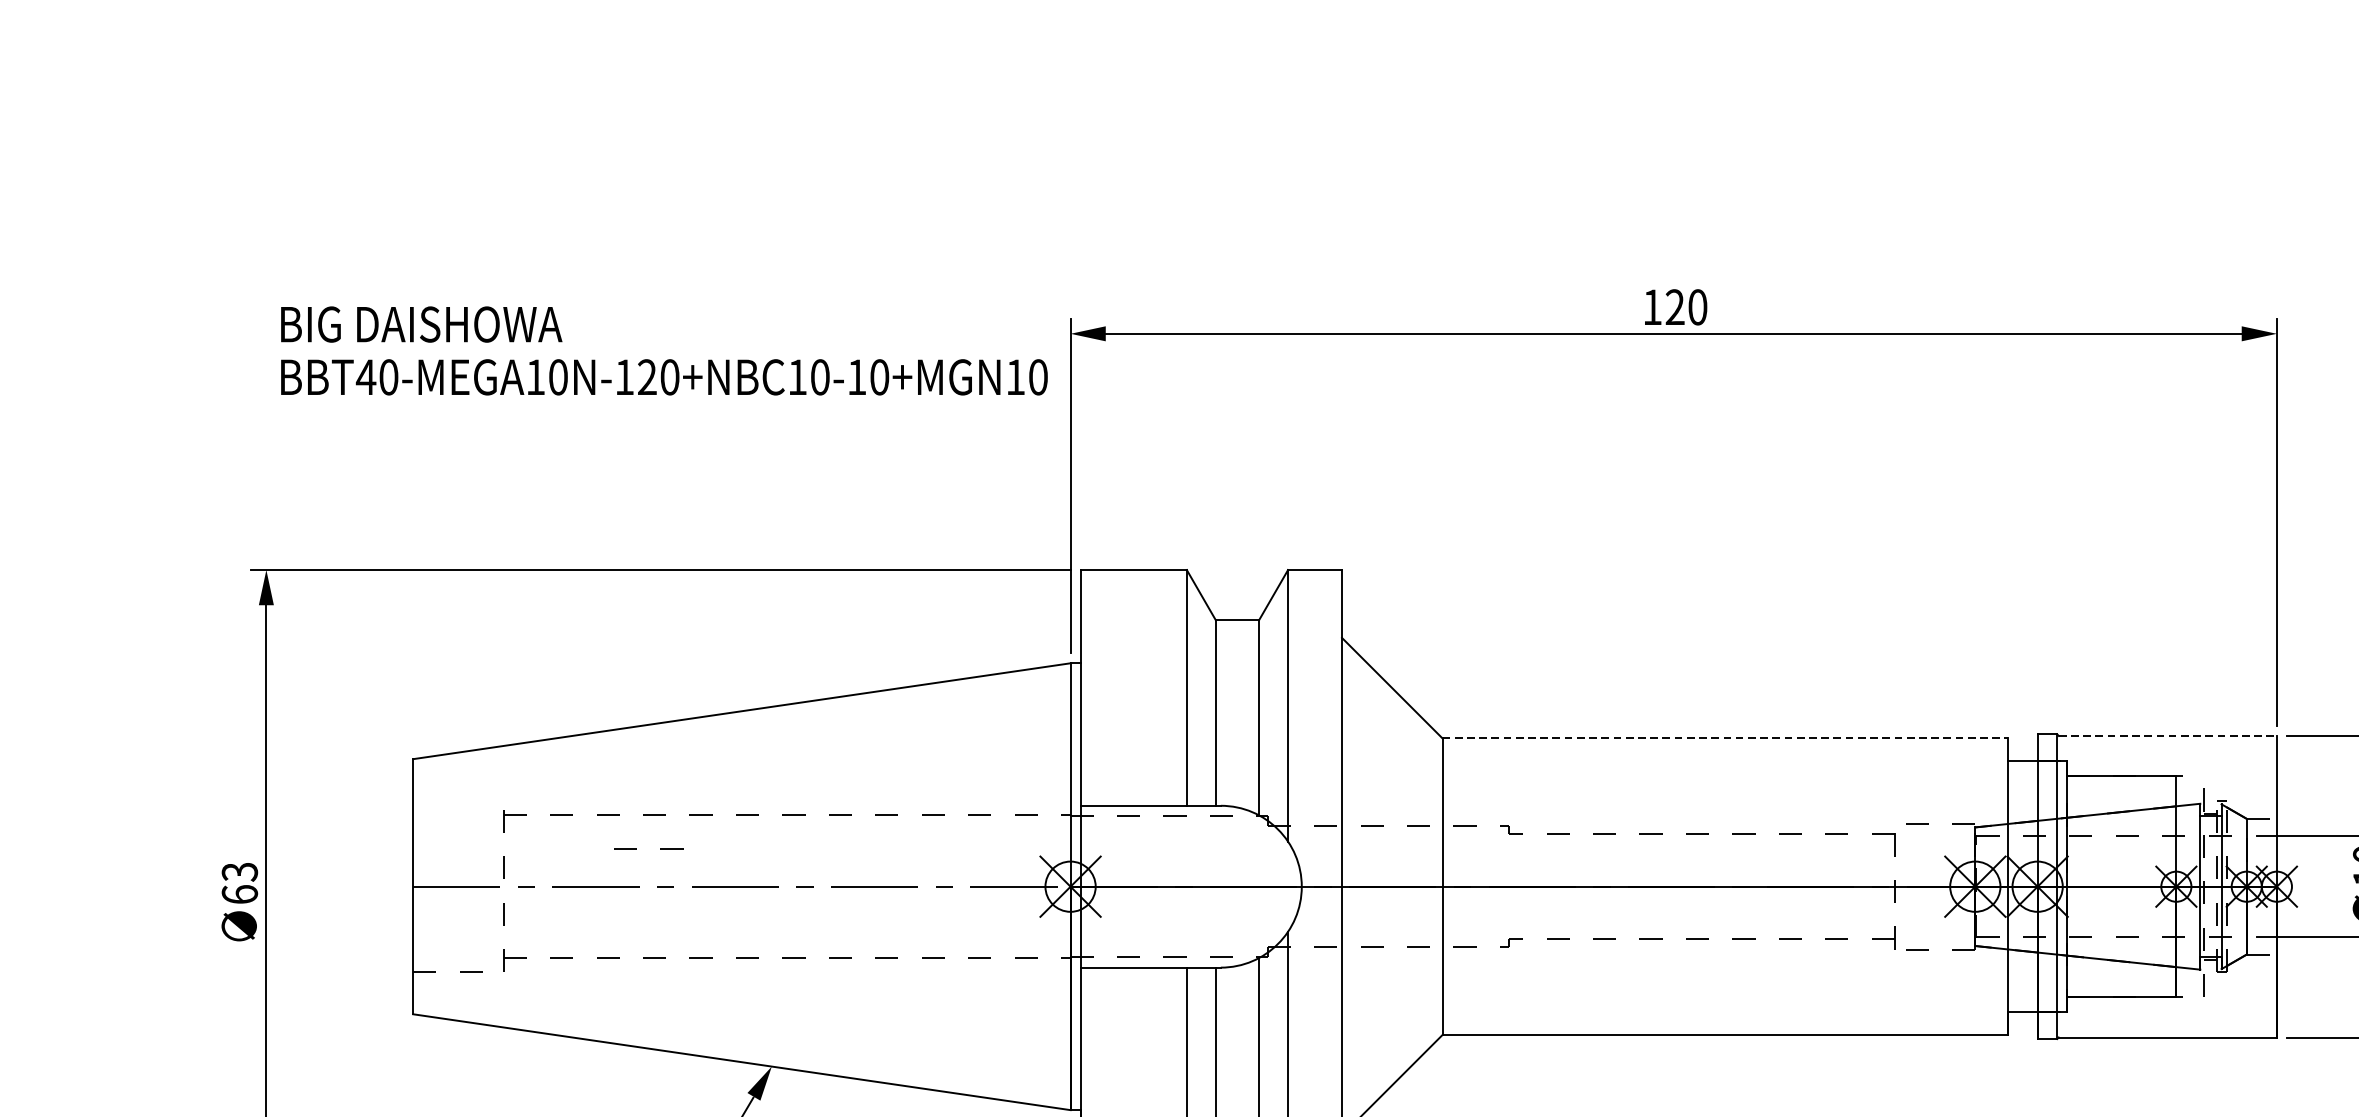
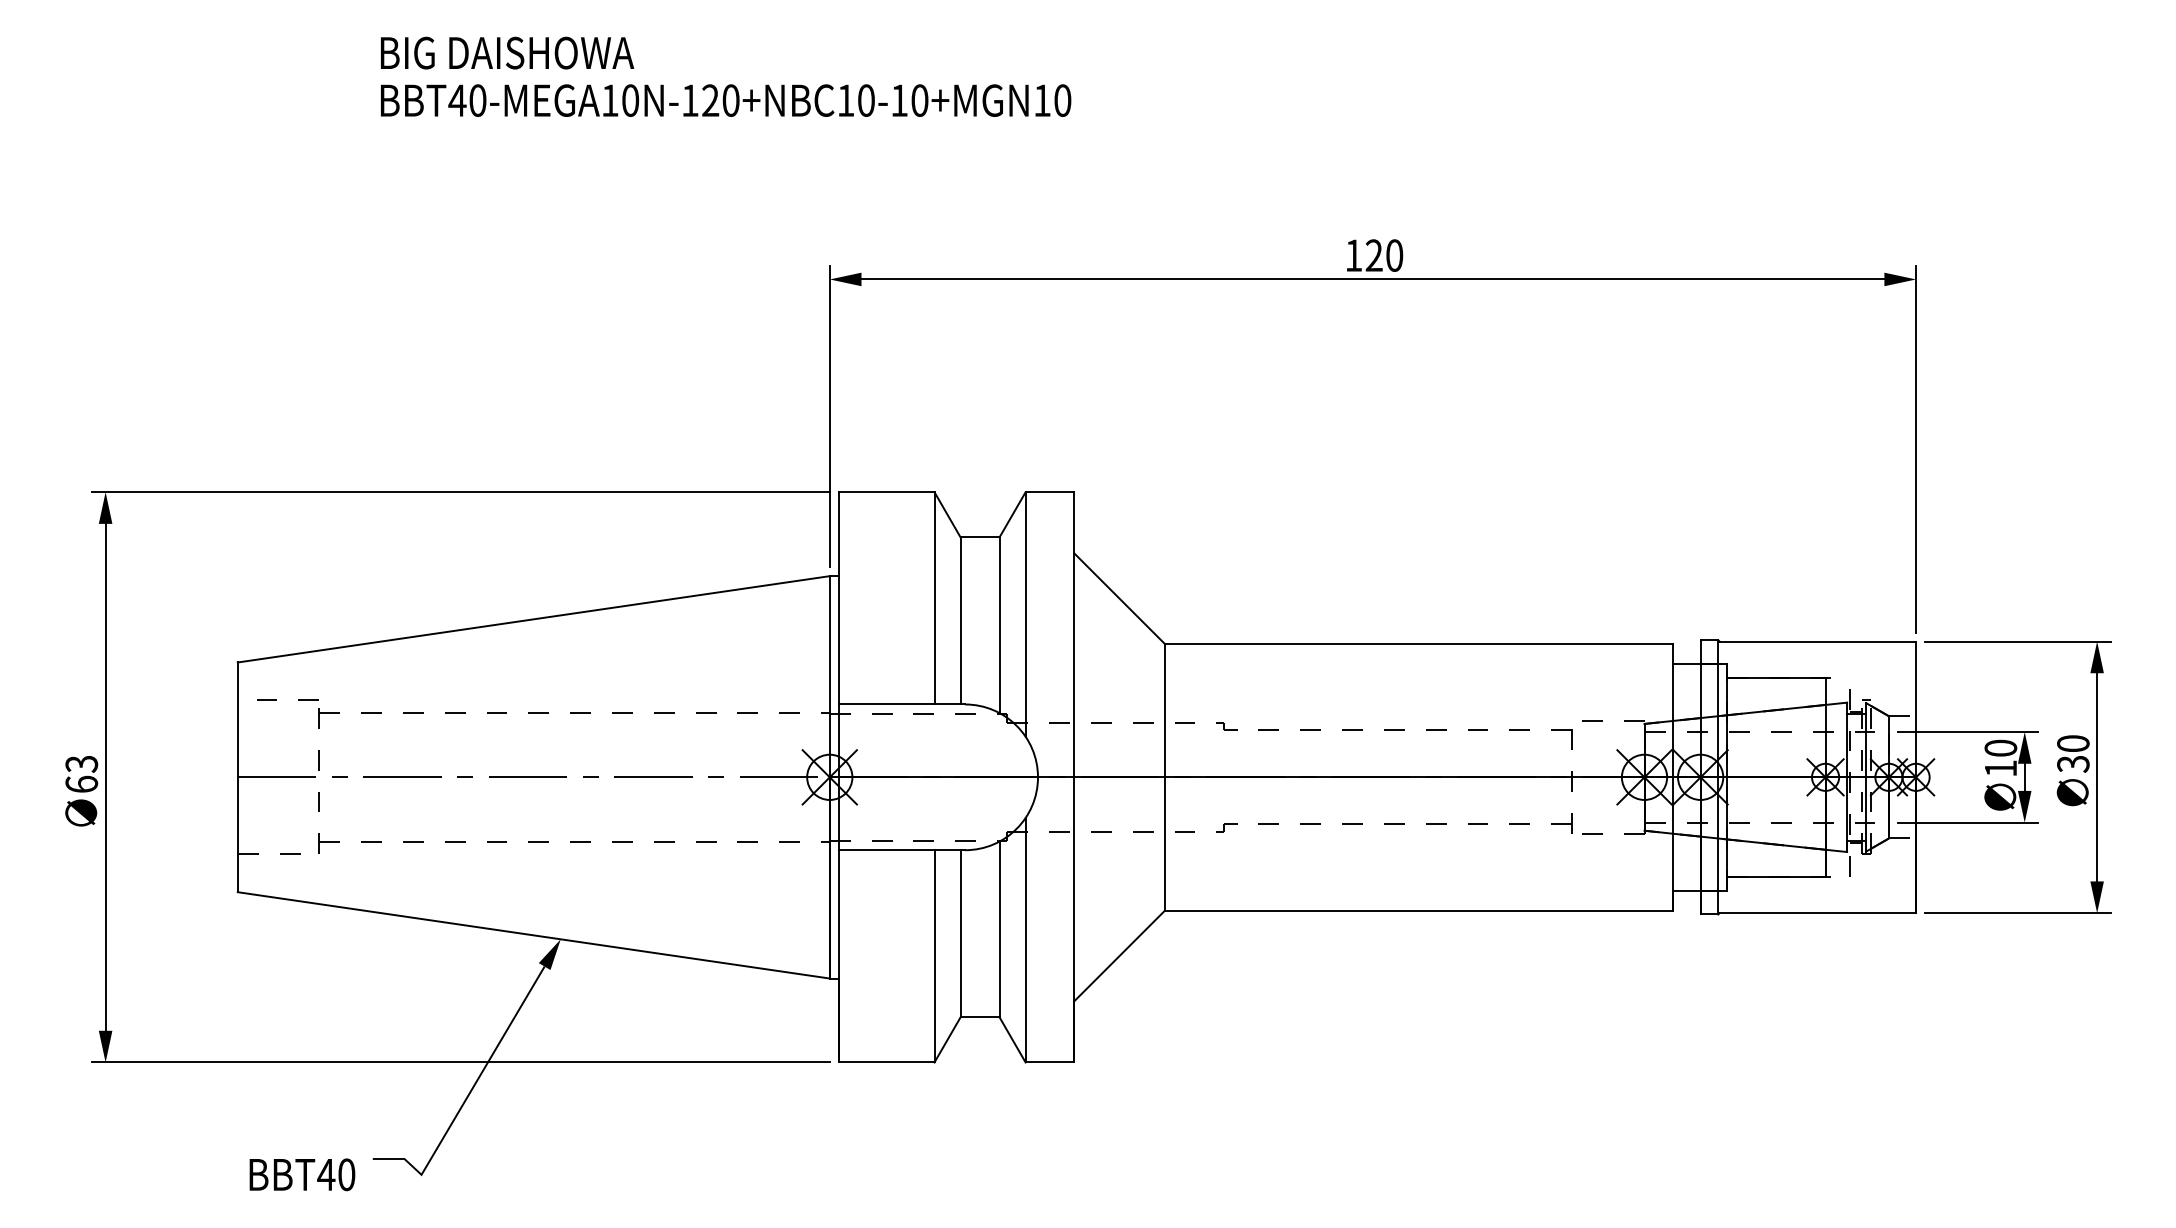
text: (664, 350) -> (726, 76), moved
line: (2168, 735) -> (1818, 641), dashed -> solid
line: (1725, 738) -> (1419, 643), dashed -> solid
line: (636, 848) -> (276, 699), moved

